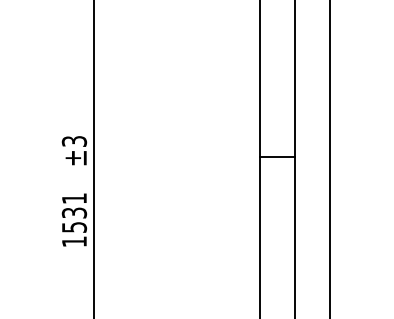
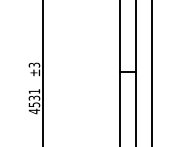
text: (74, 241) -> (34, 111), 1531 -> 4531

